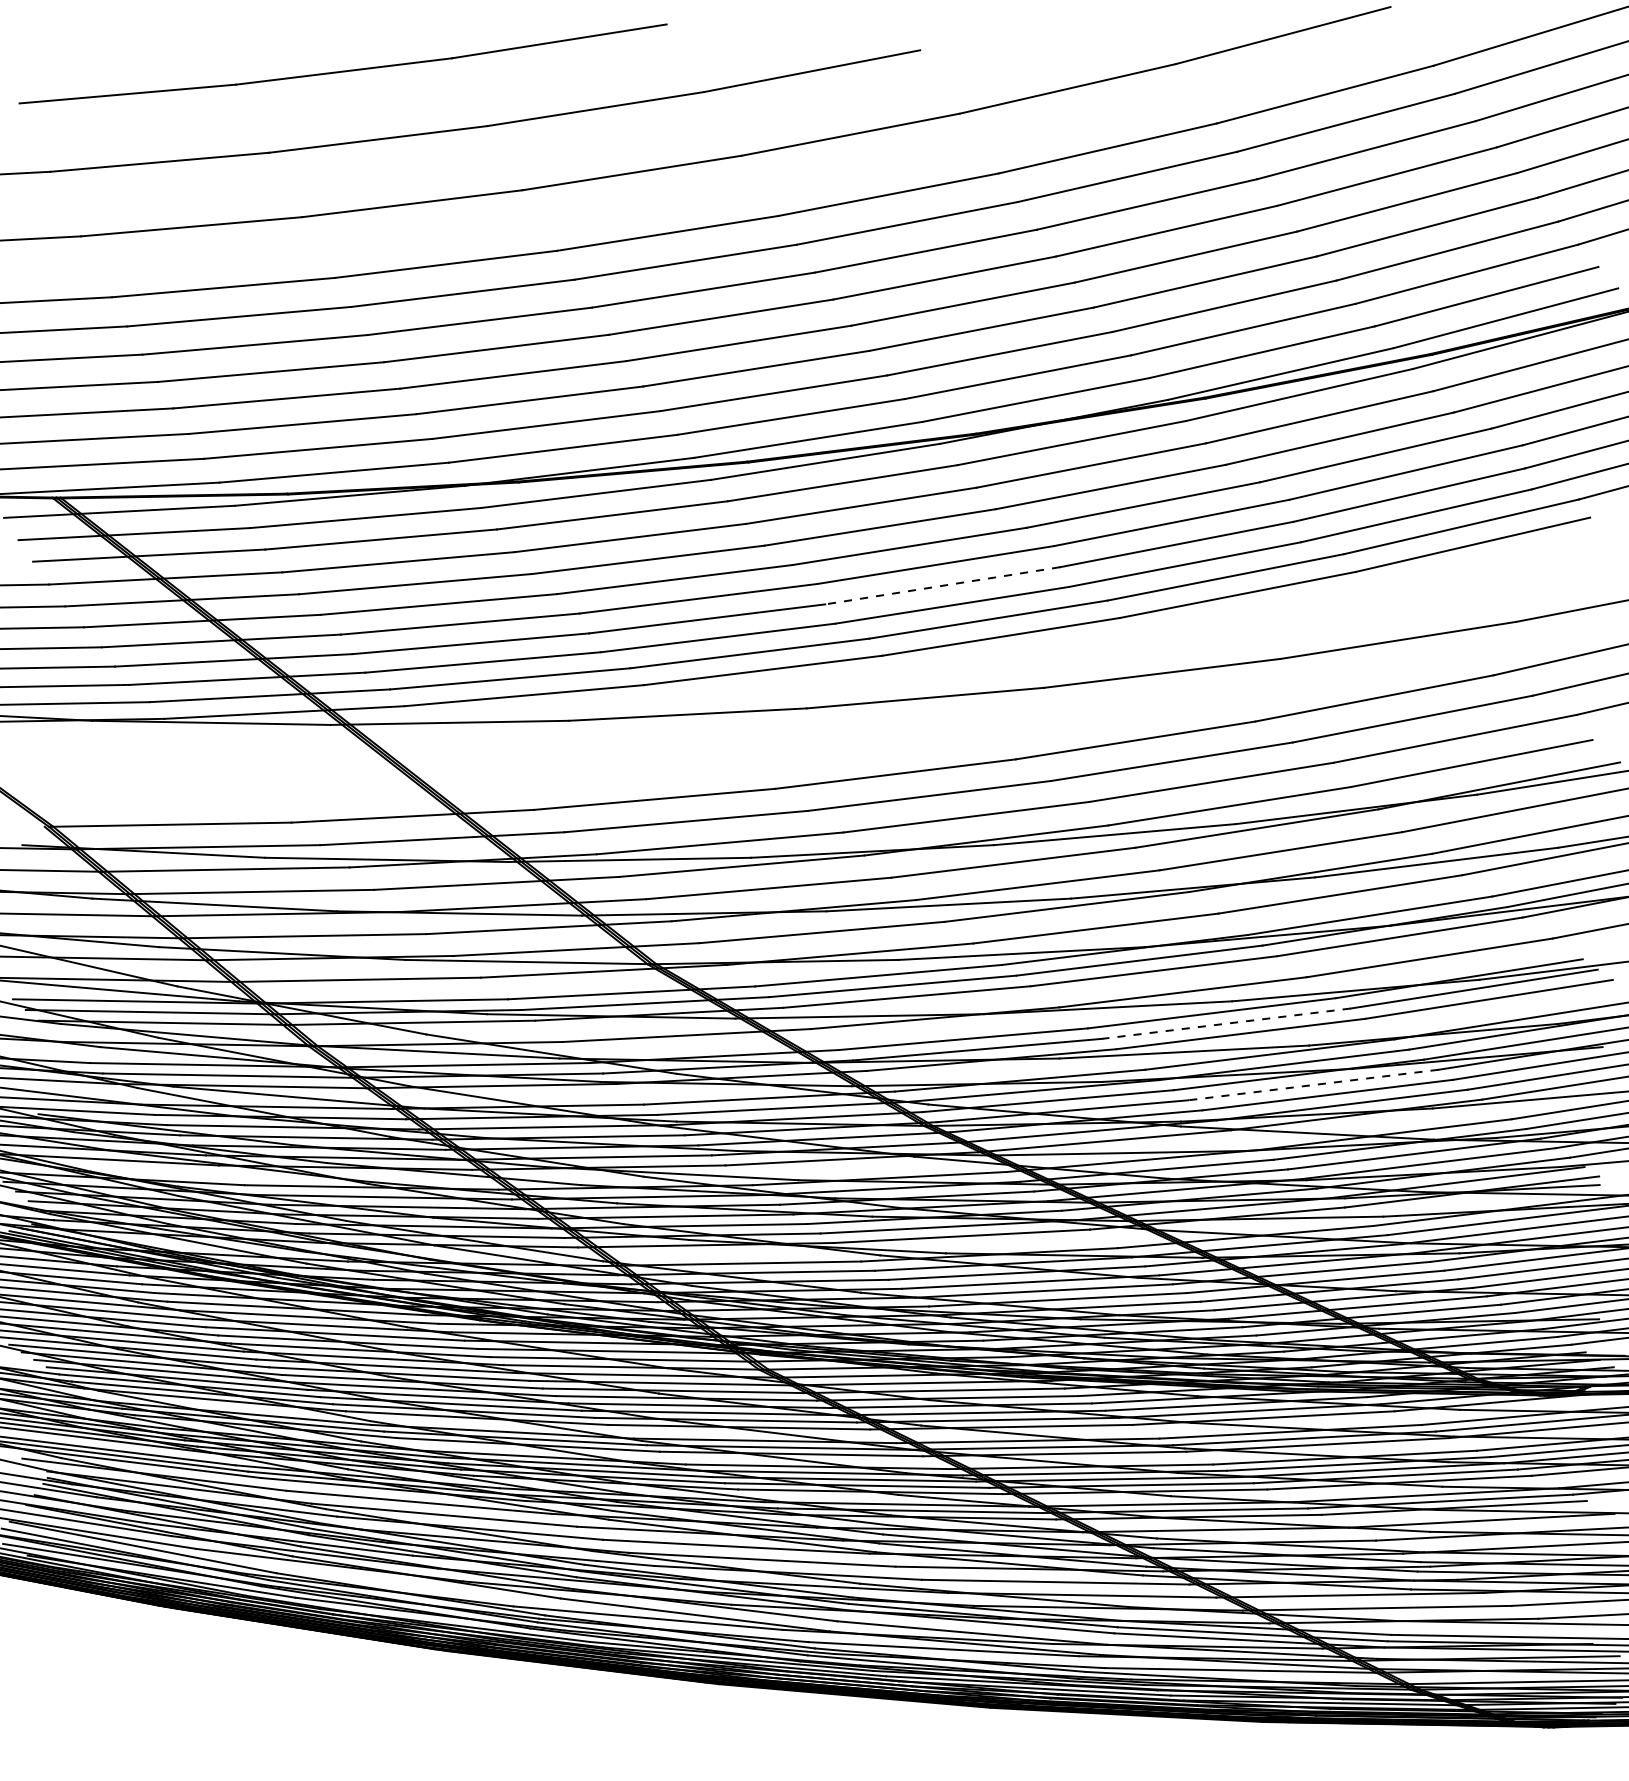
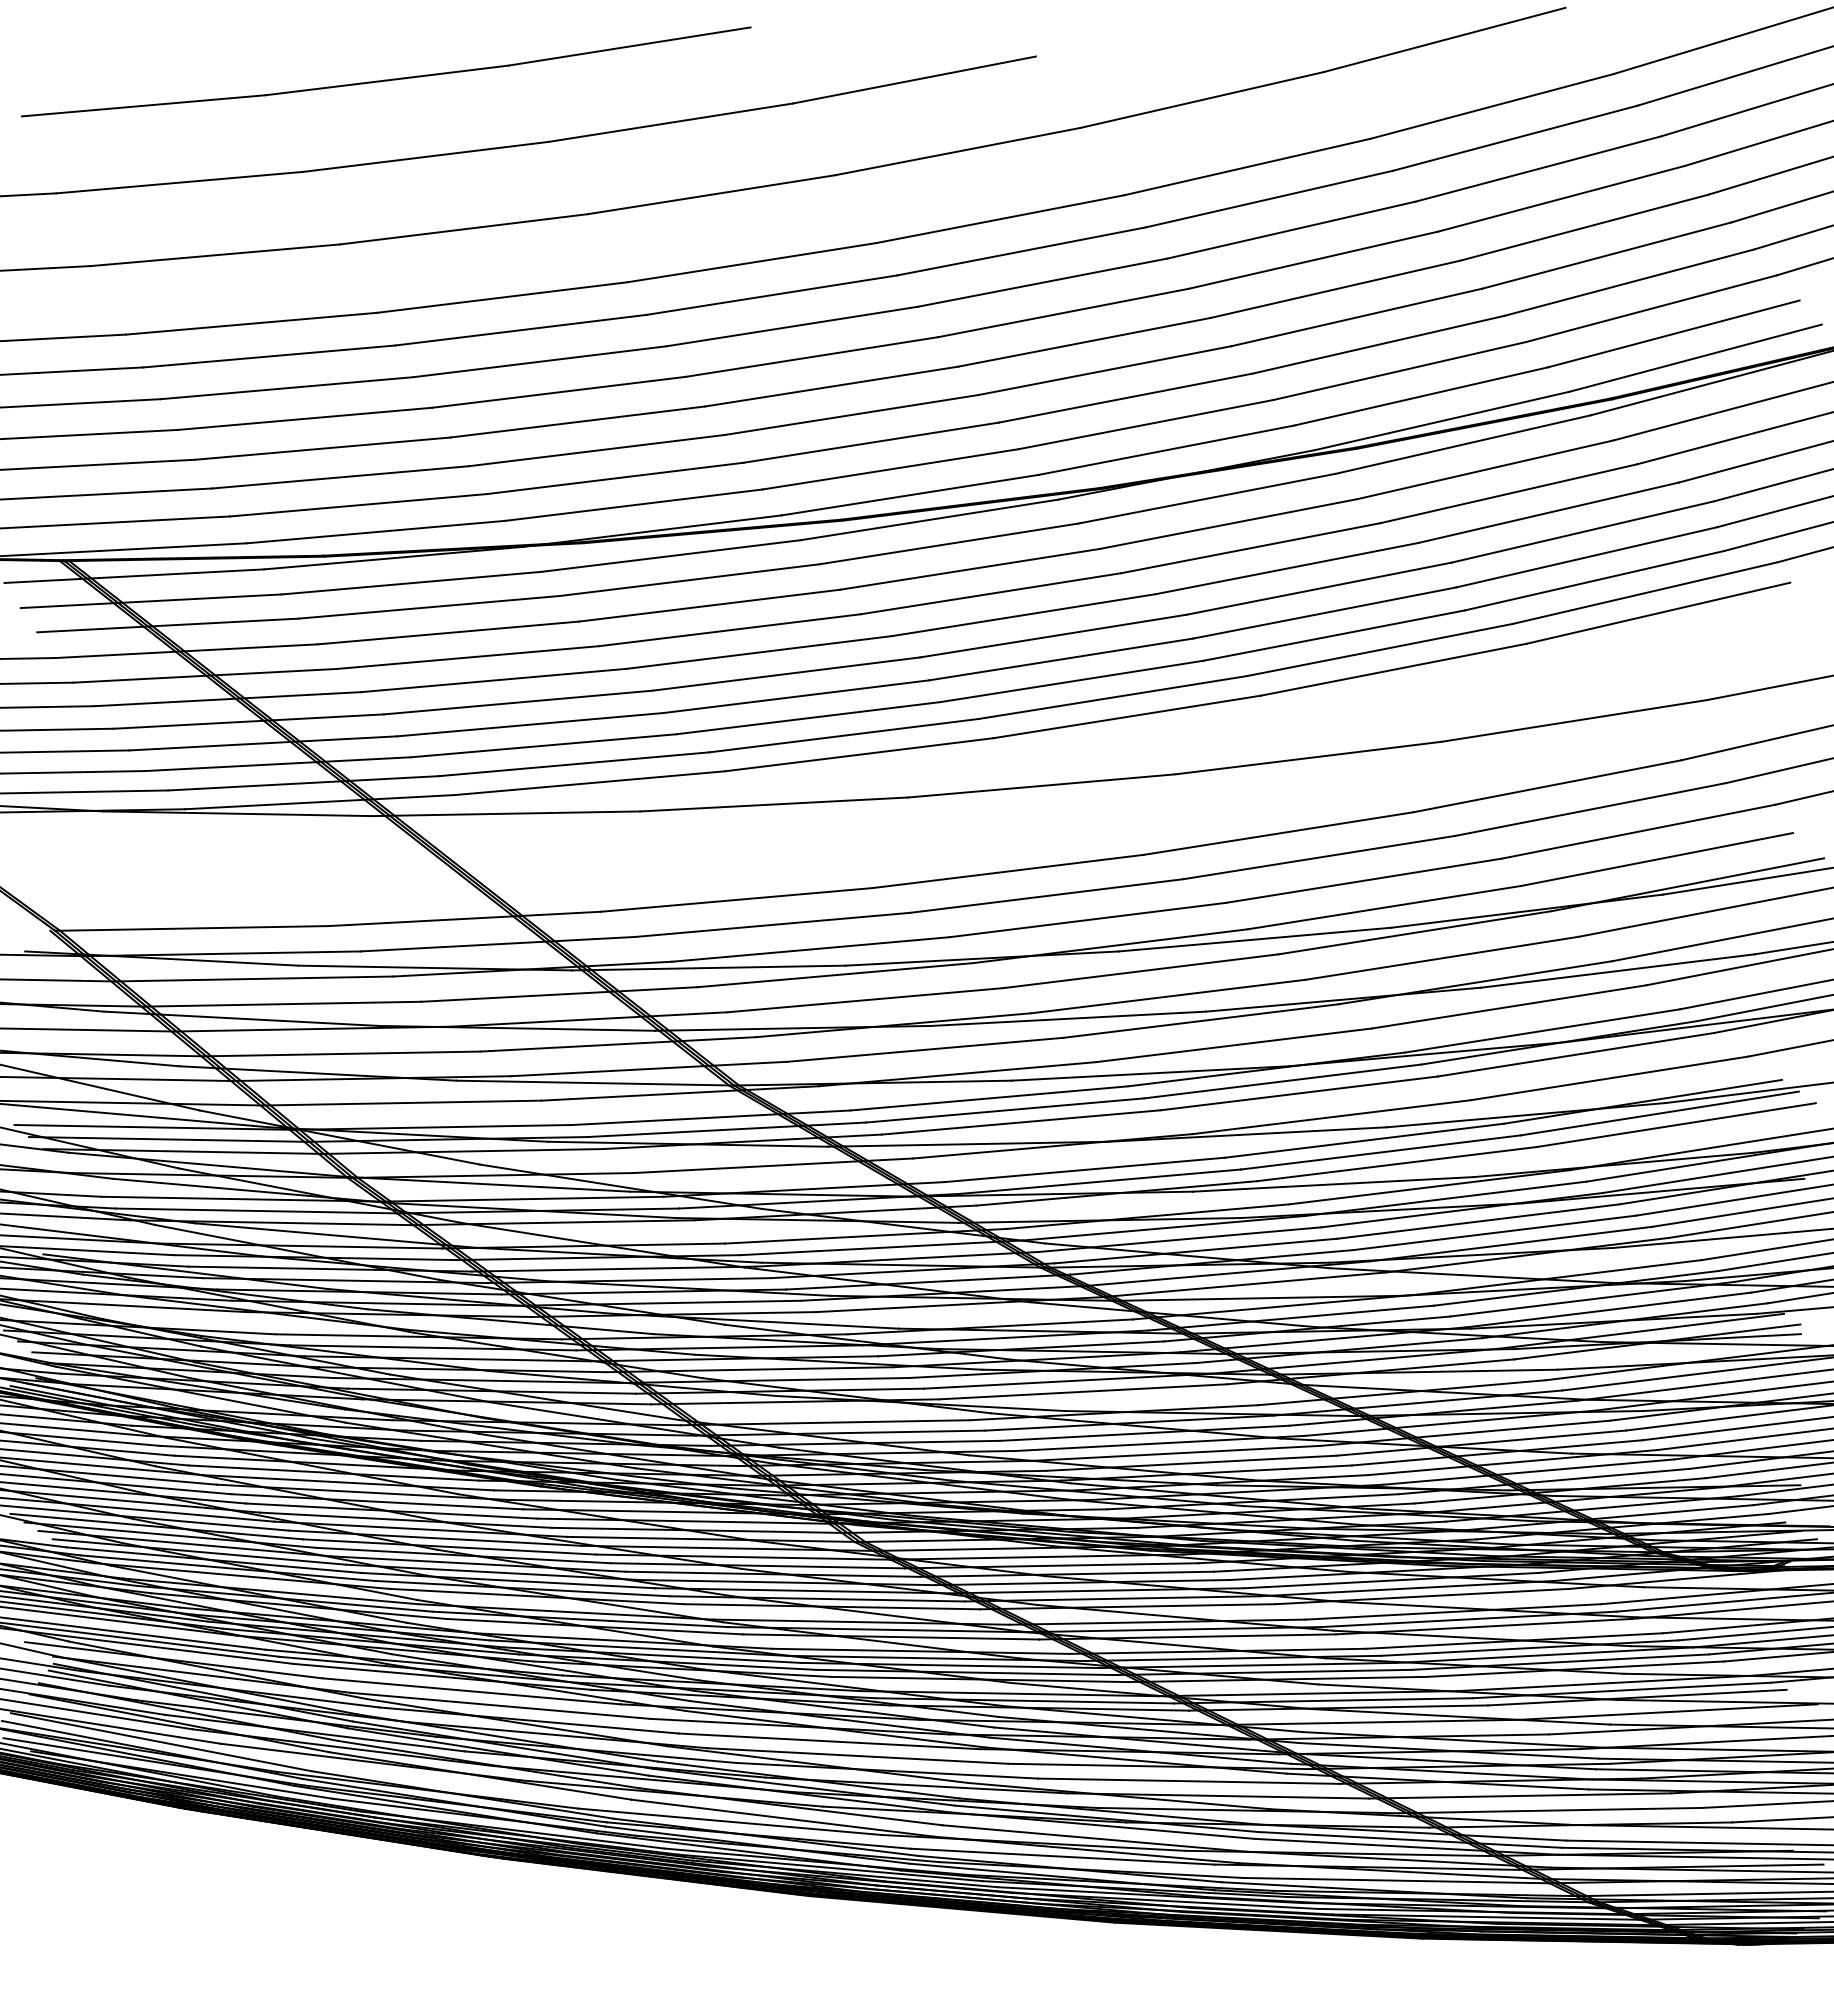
line: (942, 585) -> (1061, 659), dashed -> solid
line: (1226, 1023) -> (1380, 1152), dashed -> solid
line: (1313, 1085) -> (1478, 1221), dashed -> solid

